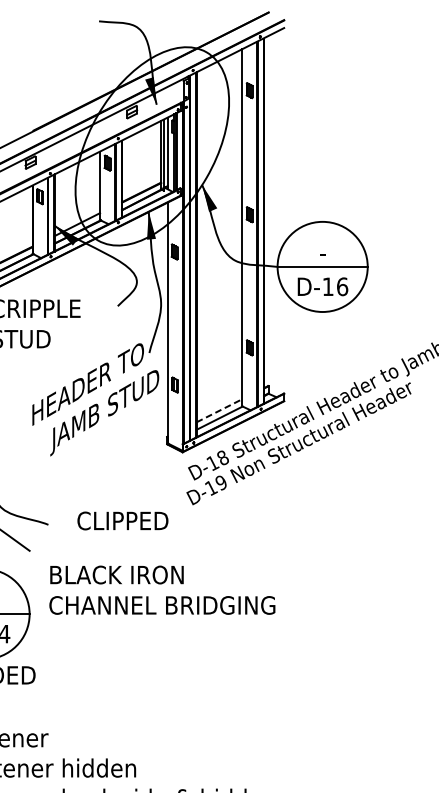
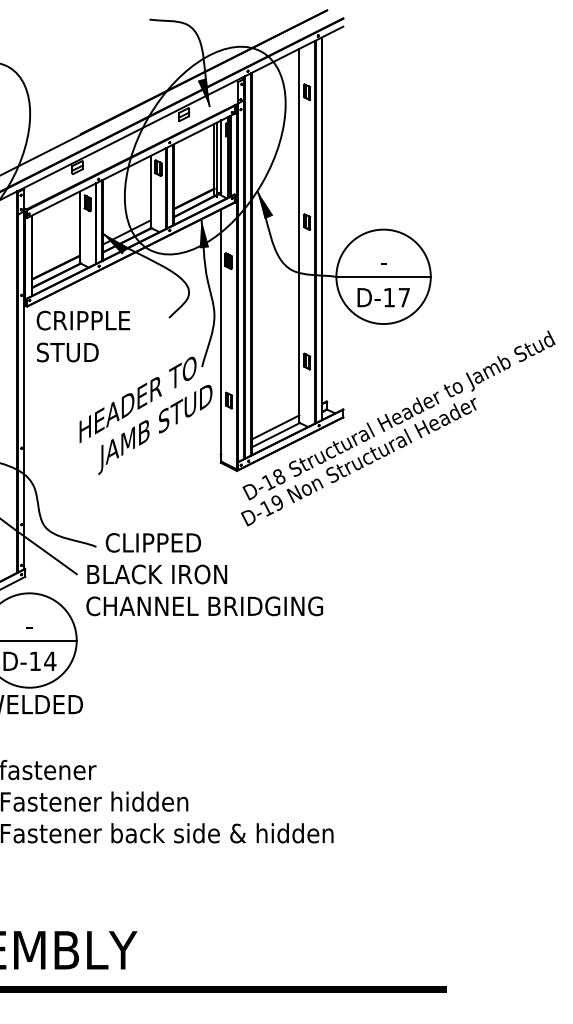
text: (342, 286) -> (404, 297), D-16 -> D-17
line: (219, 410) -> (275, 427), dashed -> solid
text: (122, 520) -> (152, 542), moved
text: (162, 590) -> (204, 590), moved

